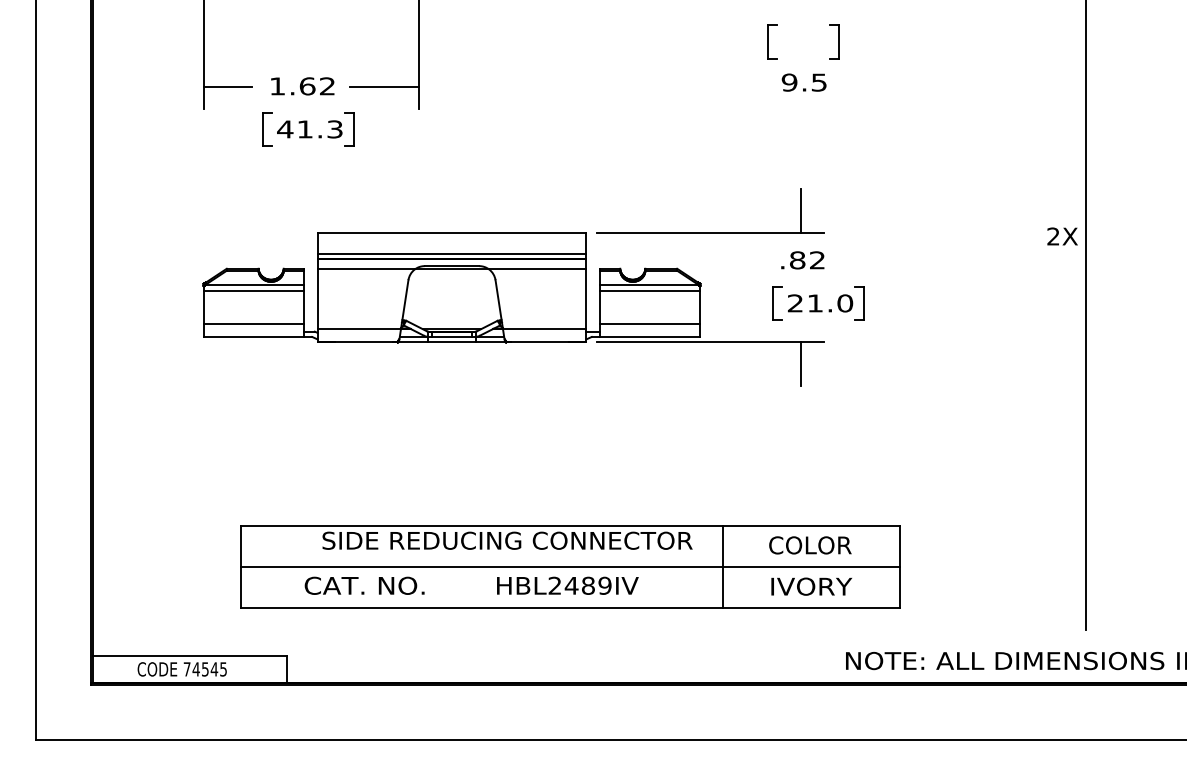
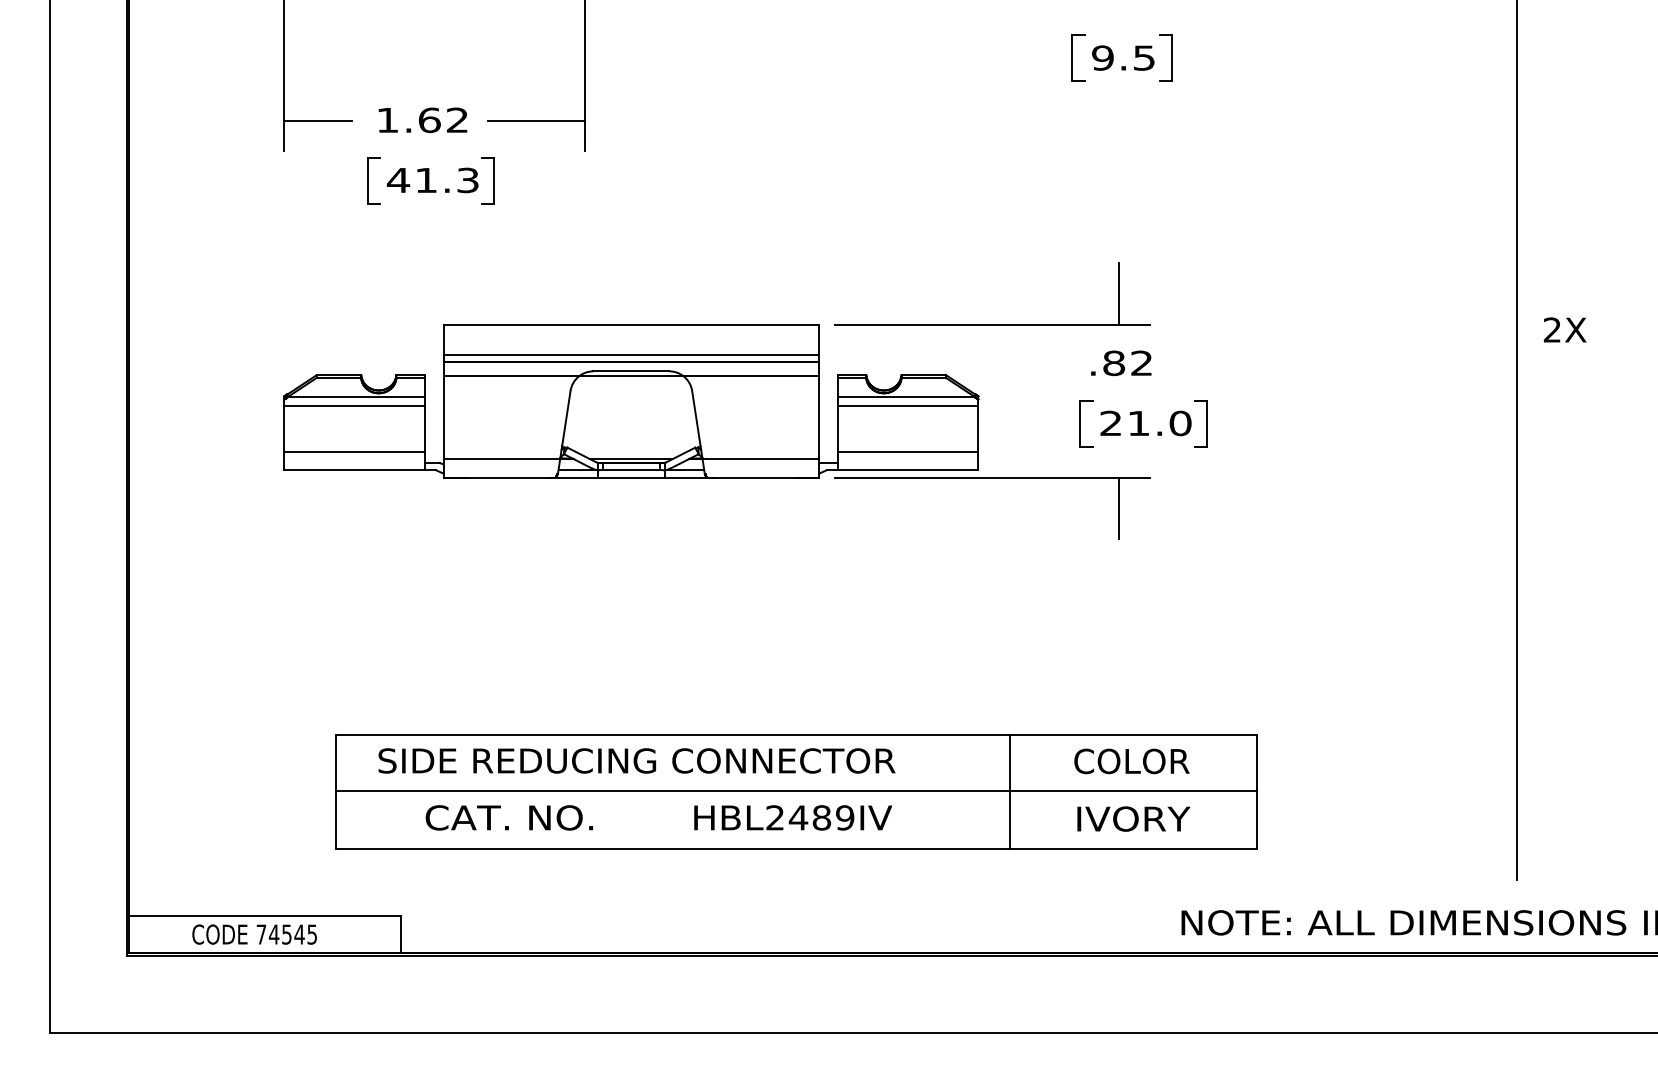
text: (804, 82) -> (1123, 57), moved
text: (1062, 236) -> (1565, 329), moved
text: (507, 540) -> (636, 760), moved

